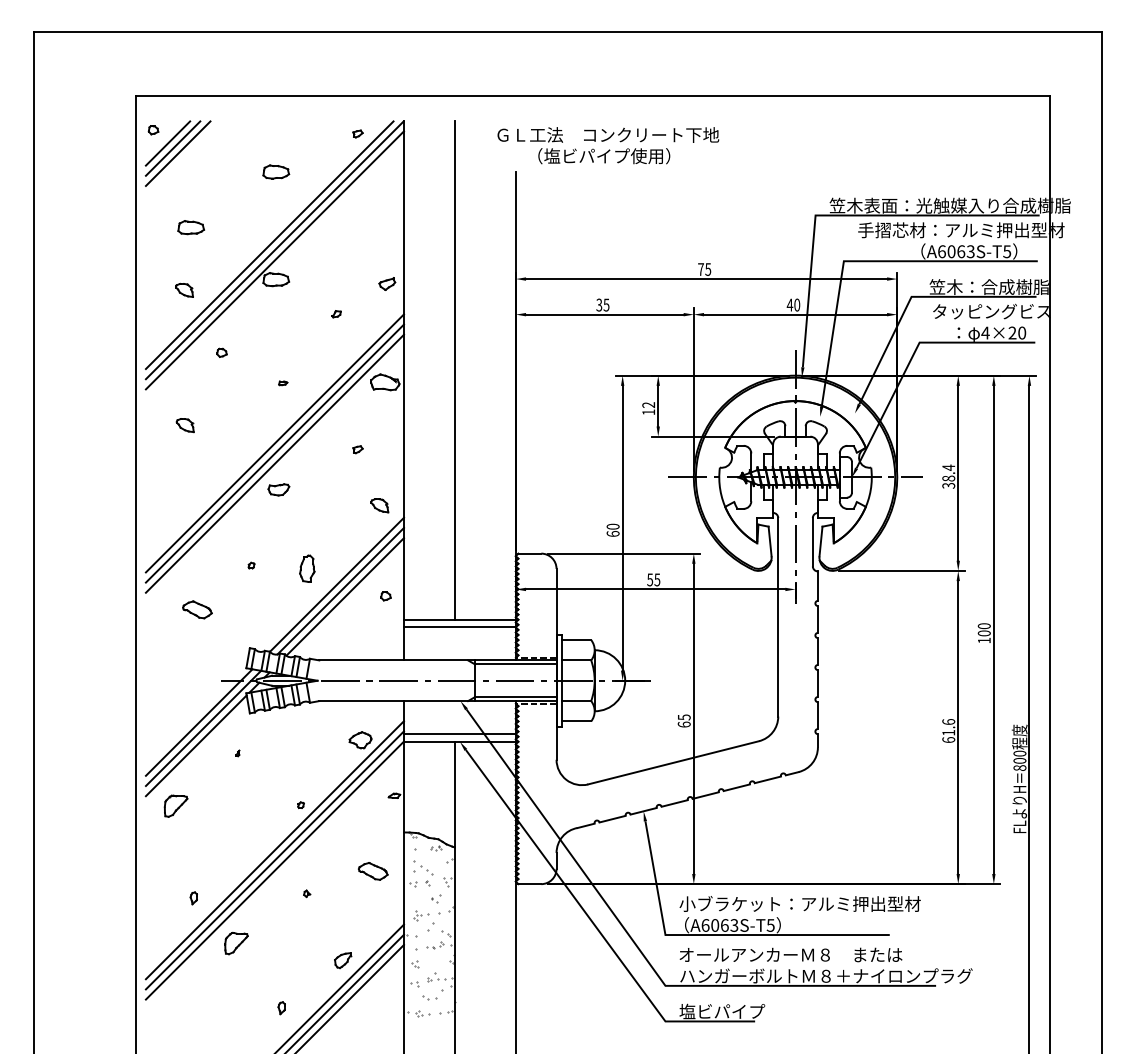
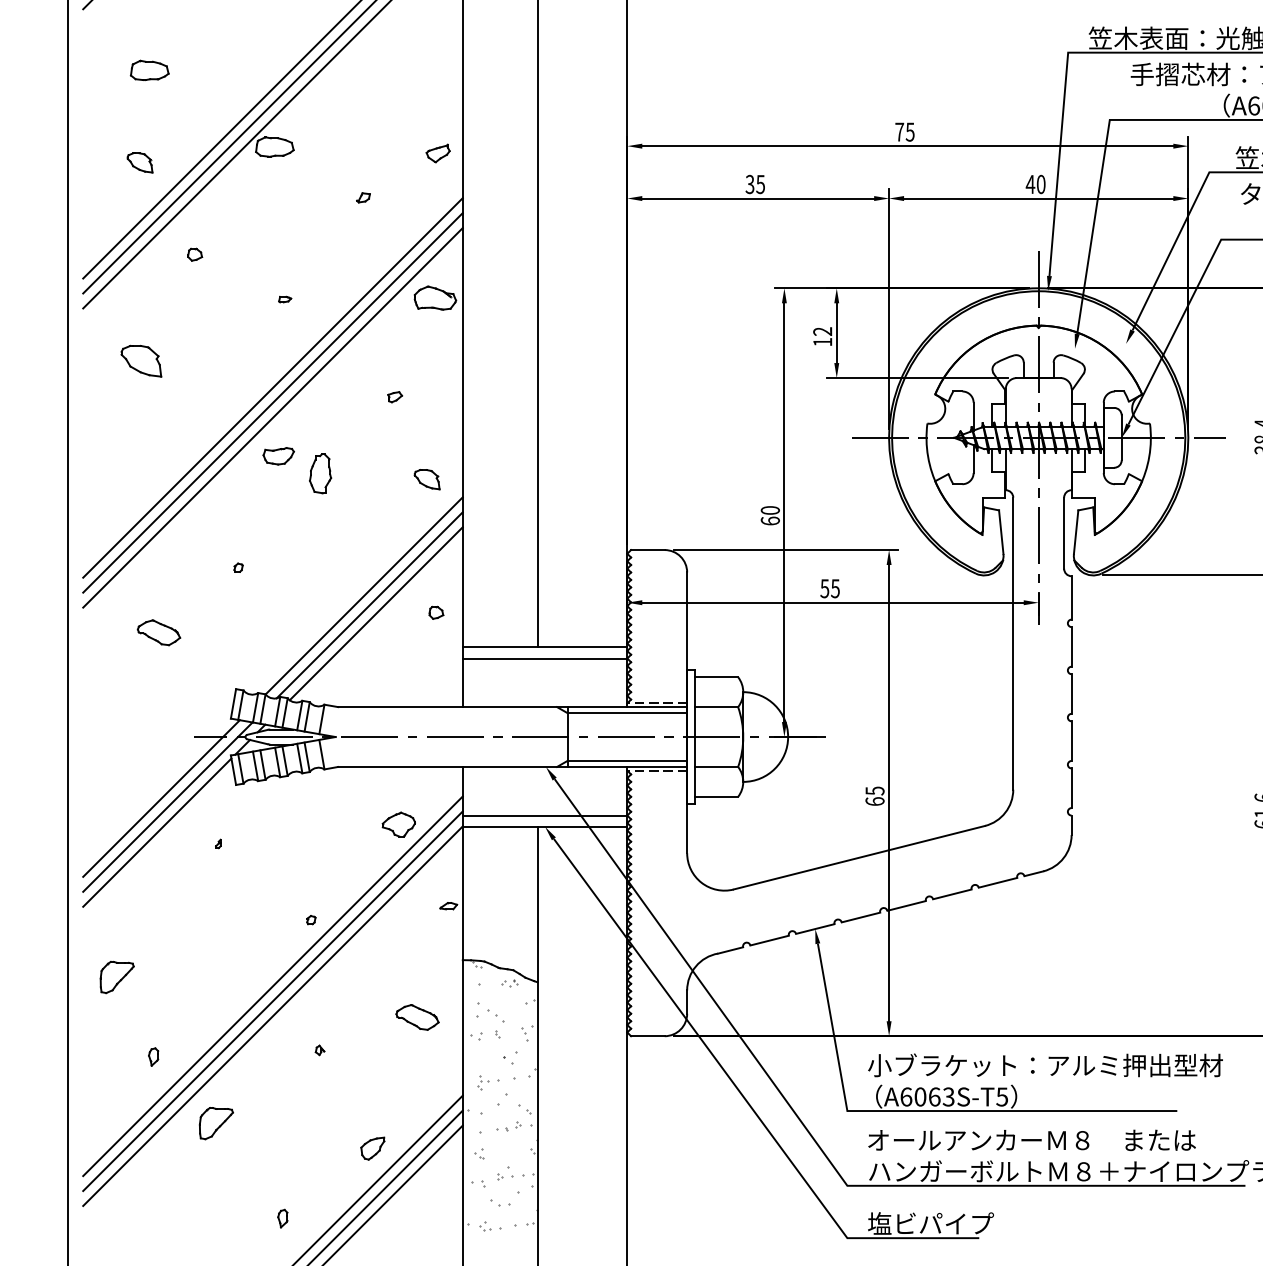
part: (184, 425) -> (139, 361), size x1.6
part: (307, 568) -> (320, 473), moved
part: (175, 805) -> (116, 976), moved

